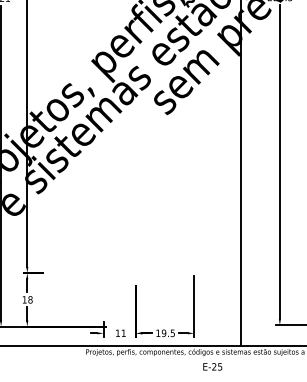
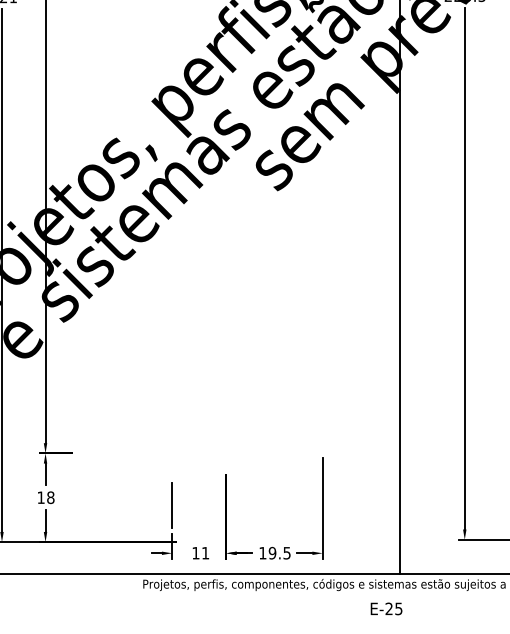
line: (103, 304) -> (172, 505), added
text: (212, 366) -> (386, 608), moved

